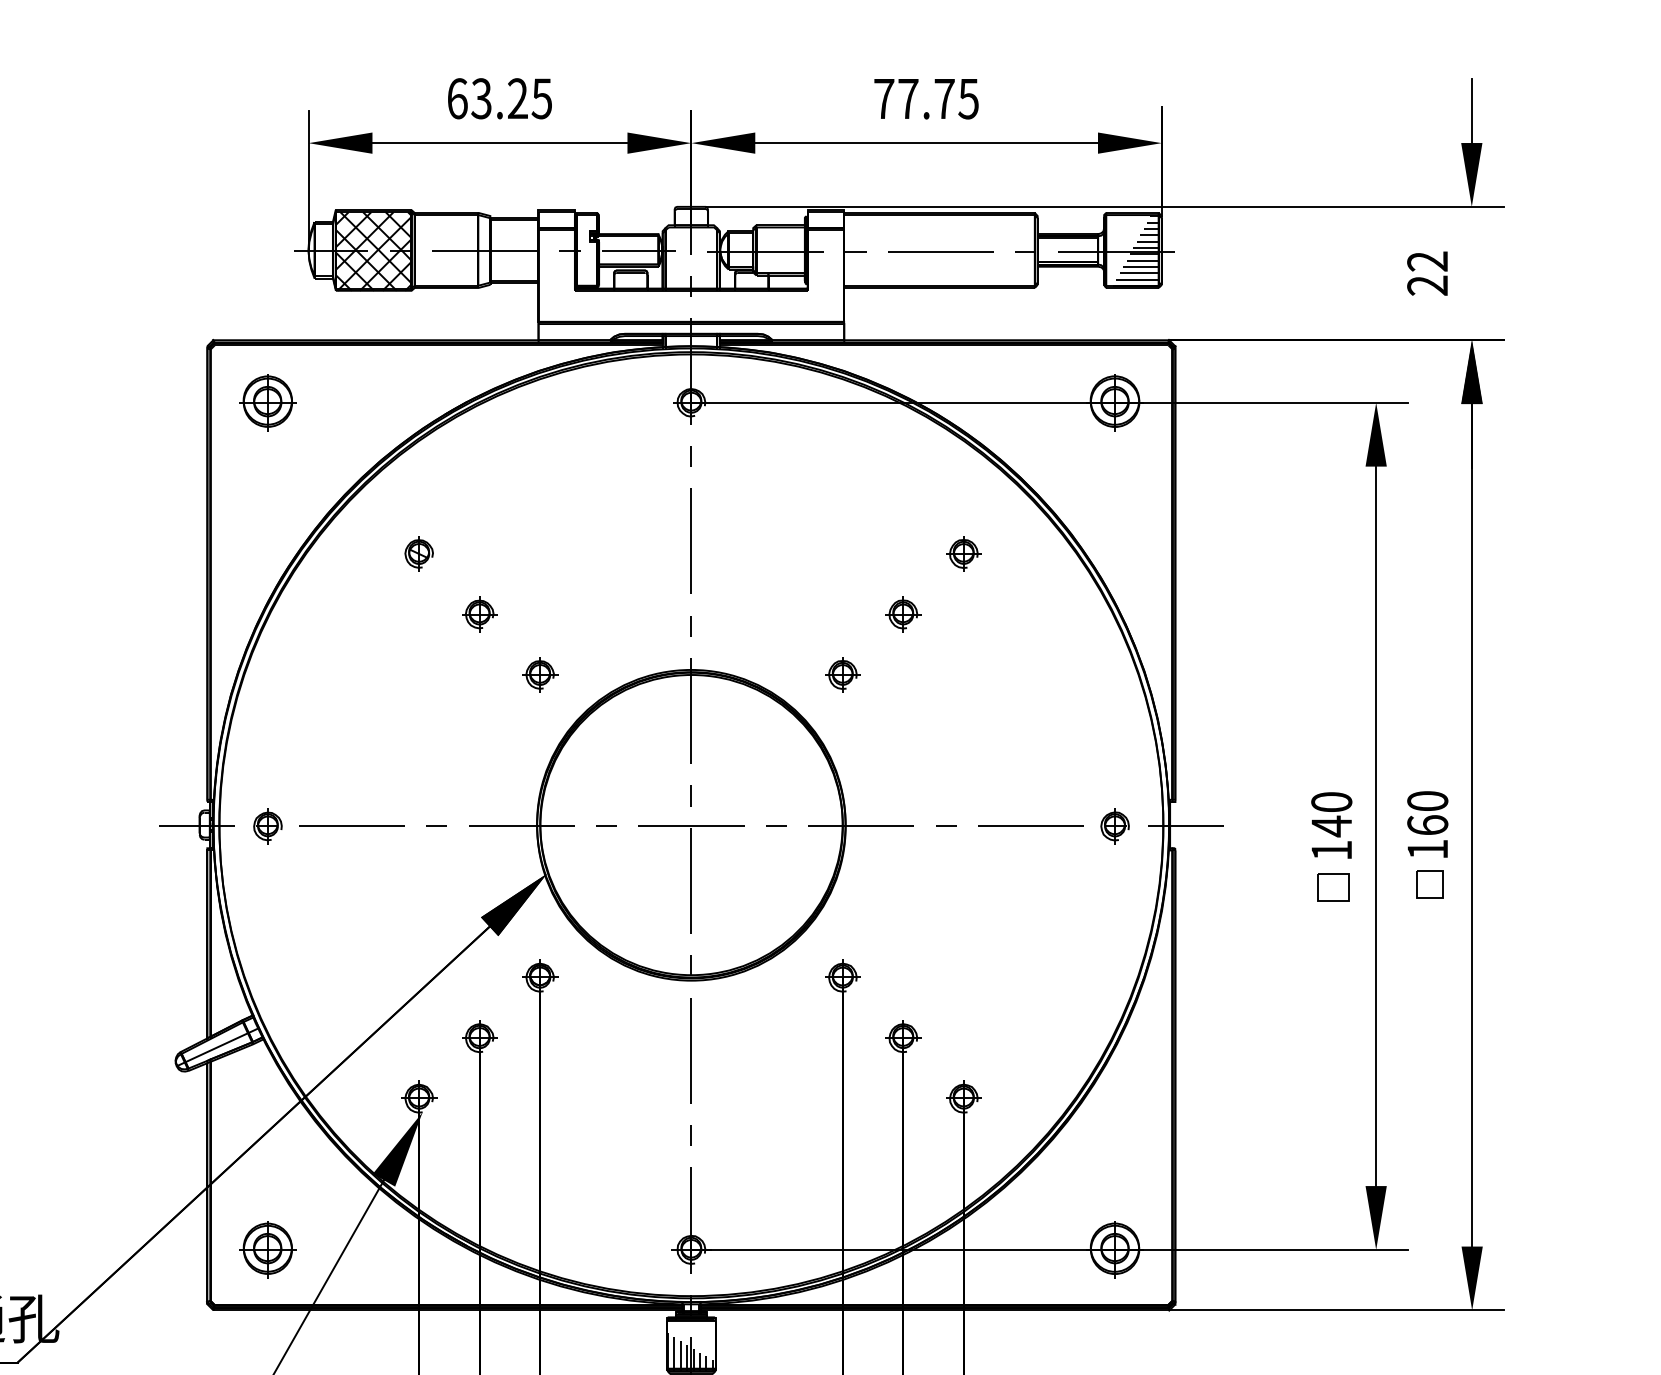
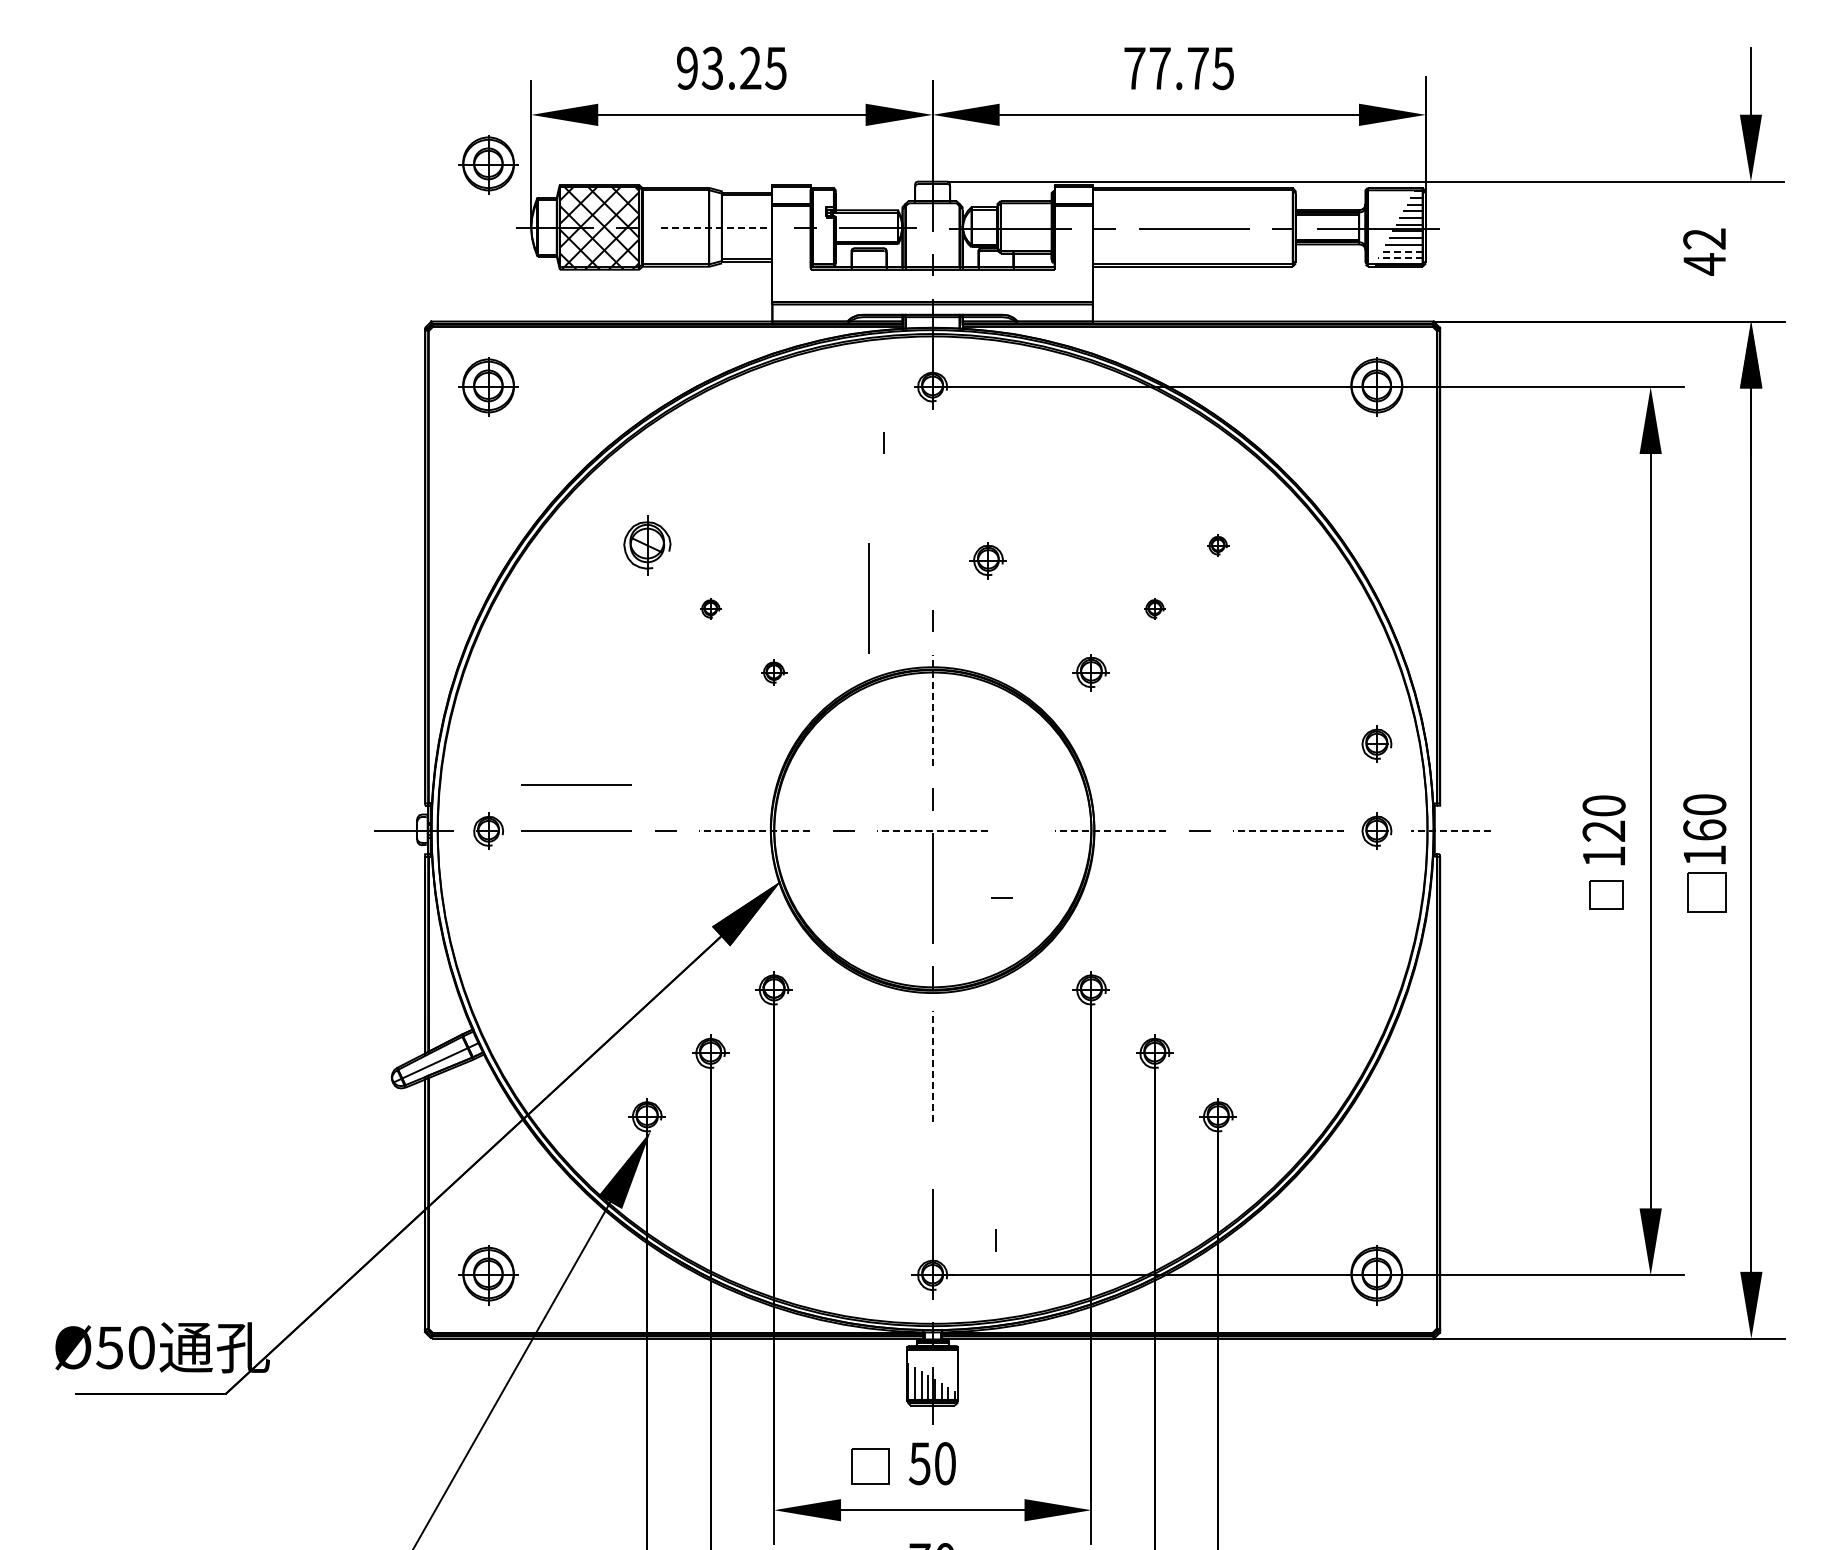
text: (457, 97) -> (687, 67), 63.25 -> 93.25
part: (267, 190) -> (488, 164), added
line: (485, 251) -> (716, 228), solid -> dashed
line: (1139, 273) -> (1402, 251), solid -> dashed
line: (1136, 280) -> (1399, 258), solid -> dashed
text: (1427, 285) -> (1704, 264), 22 -> 42
line: (691, 455) -> (883, 442), moved
line: (691, 541) -> (868, 598), moved
part: (418, 553) -> (646, 545), size x1.6
part: (963, 553) -> (1217, 545), size x0.6
part: (743, 568) -> (987, 560), added
part: (479, 613) -> (710, 608), size x0.6
part: (902, 613) -> (1154, 608), size x0.6
part: (539, 674) -> (773, 672), size x0.7
line: (691, 711) -> (932, 710), solid -> dashed
part: (1114, 742) -> (1376, 743), added
line: (351, 781) -> (576, 784), added
line: (776, 825) -> (1001, 897), moved
line: (521, 826) -> (754, 831), solid -> dashed
line: (691, 826) -> (932, 831), solid -> dashed
line: (861, 826) -> (1110, 831), solid -> dashed
line: (1030, 826) -> (1288, 831), solid -> dashed
line: (1186, 826) -> (1451, 831), solid -> dashed
text: (1331, 826) -> (1603, 831), 140 -> 120
part: (1429, 883) -> (1706, 891), size x1.4
line: (691, 1050) -> (932, 1066), solid -> dashed
line: (691, 1135) -> (995, 1240), moved

